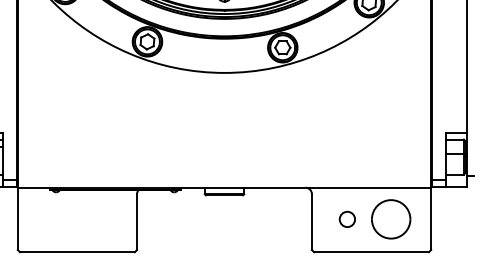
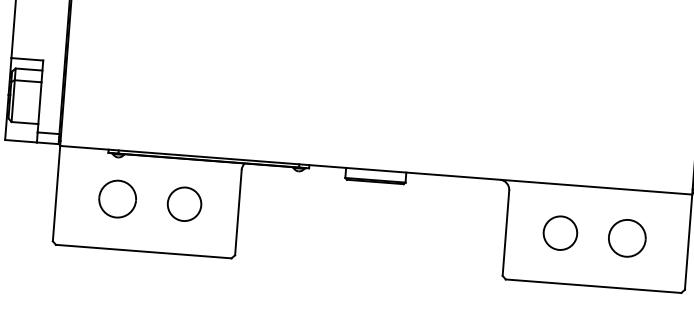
part: (57, 219) -> (117, 199), added
circle: (101, 219) -> (184, 204), added
circle: (347, 219) -> (560, 233), size x1.43
part: (390, 219) -> (626, 238), size x0.62

